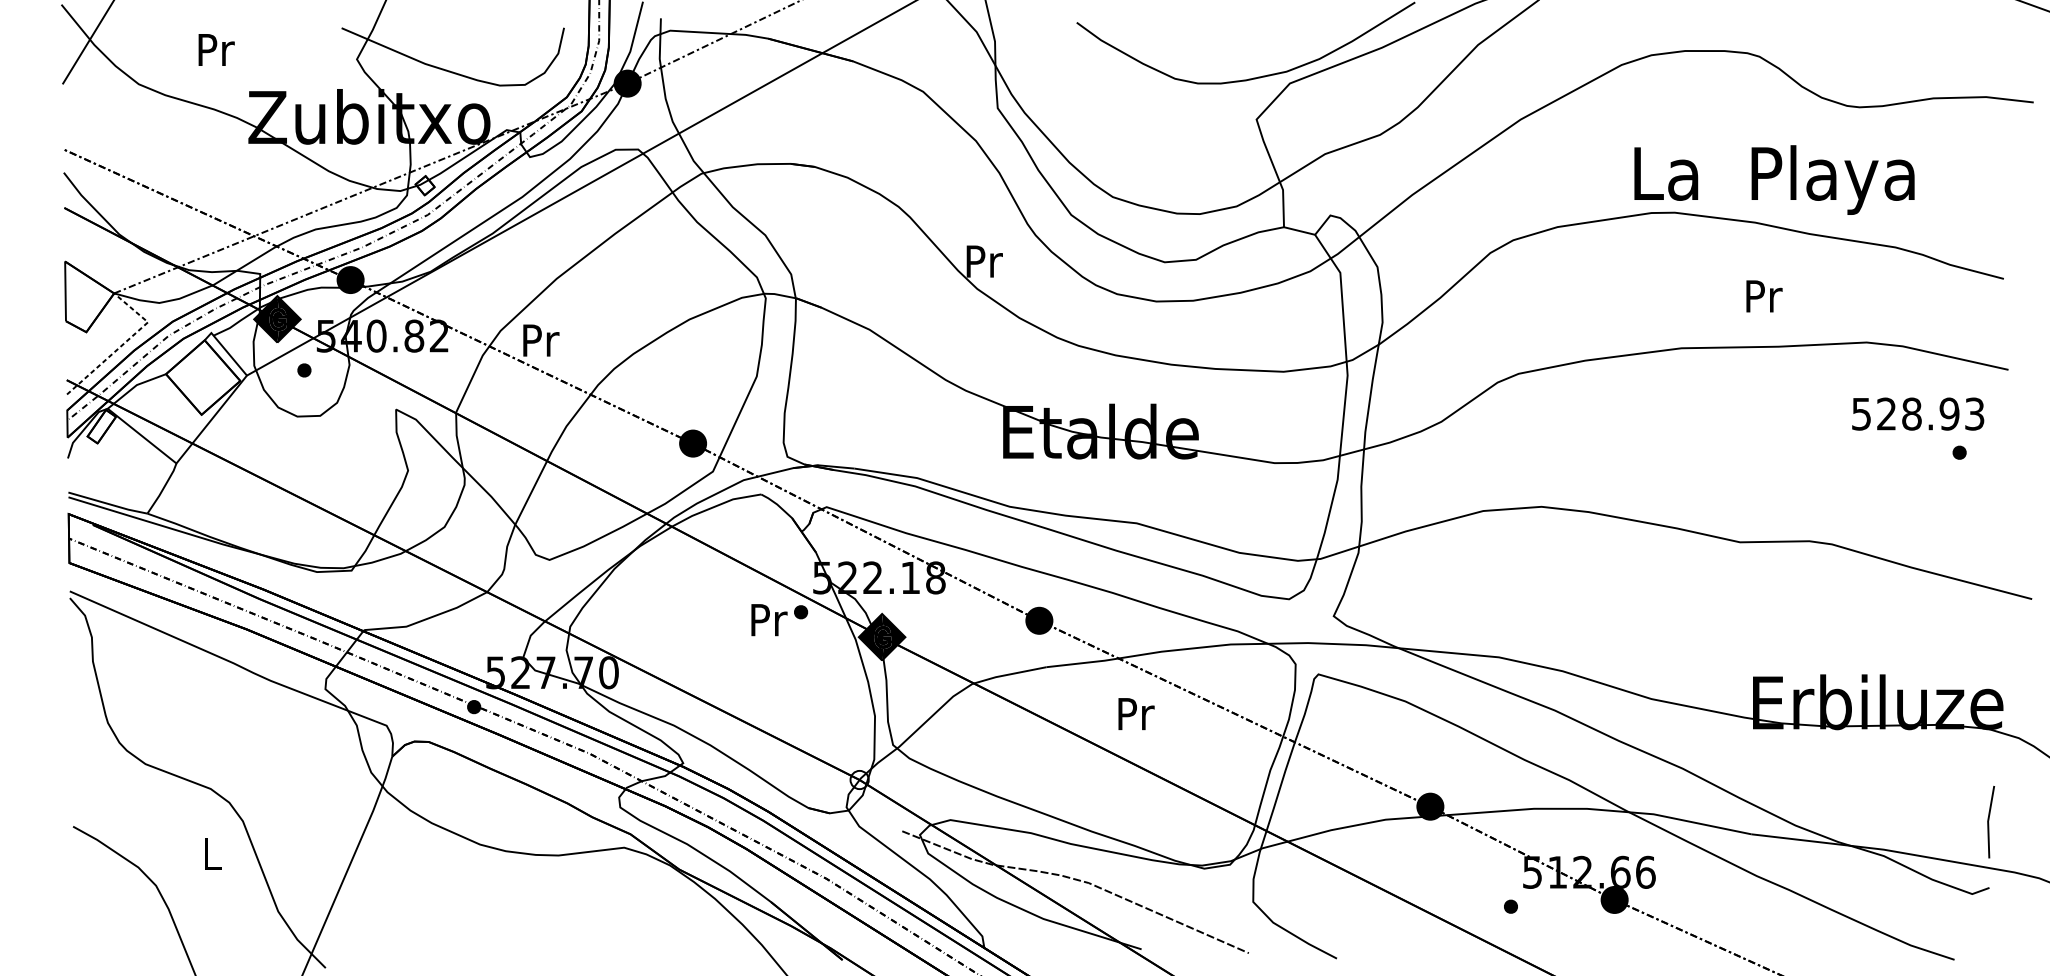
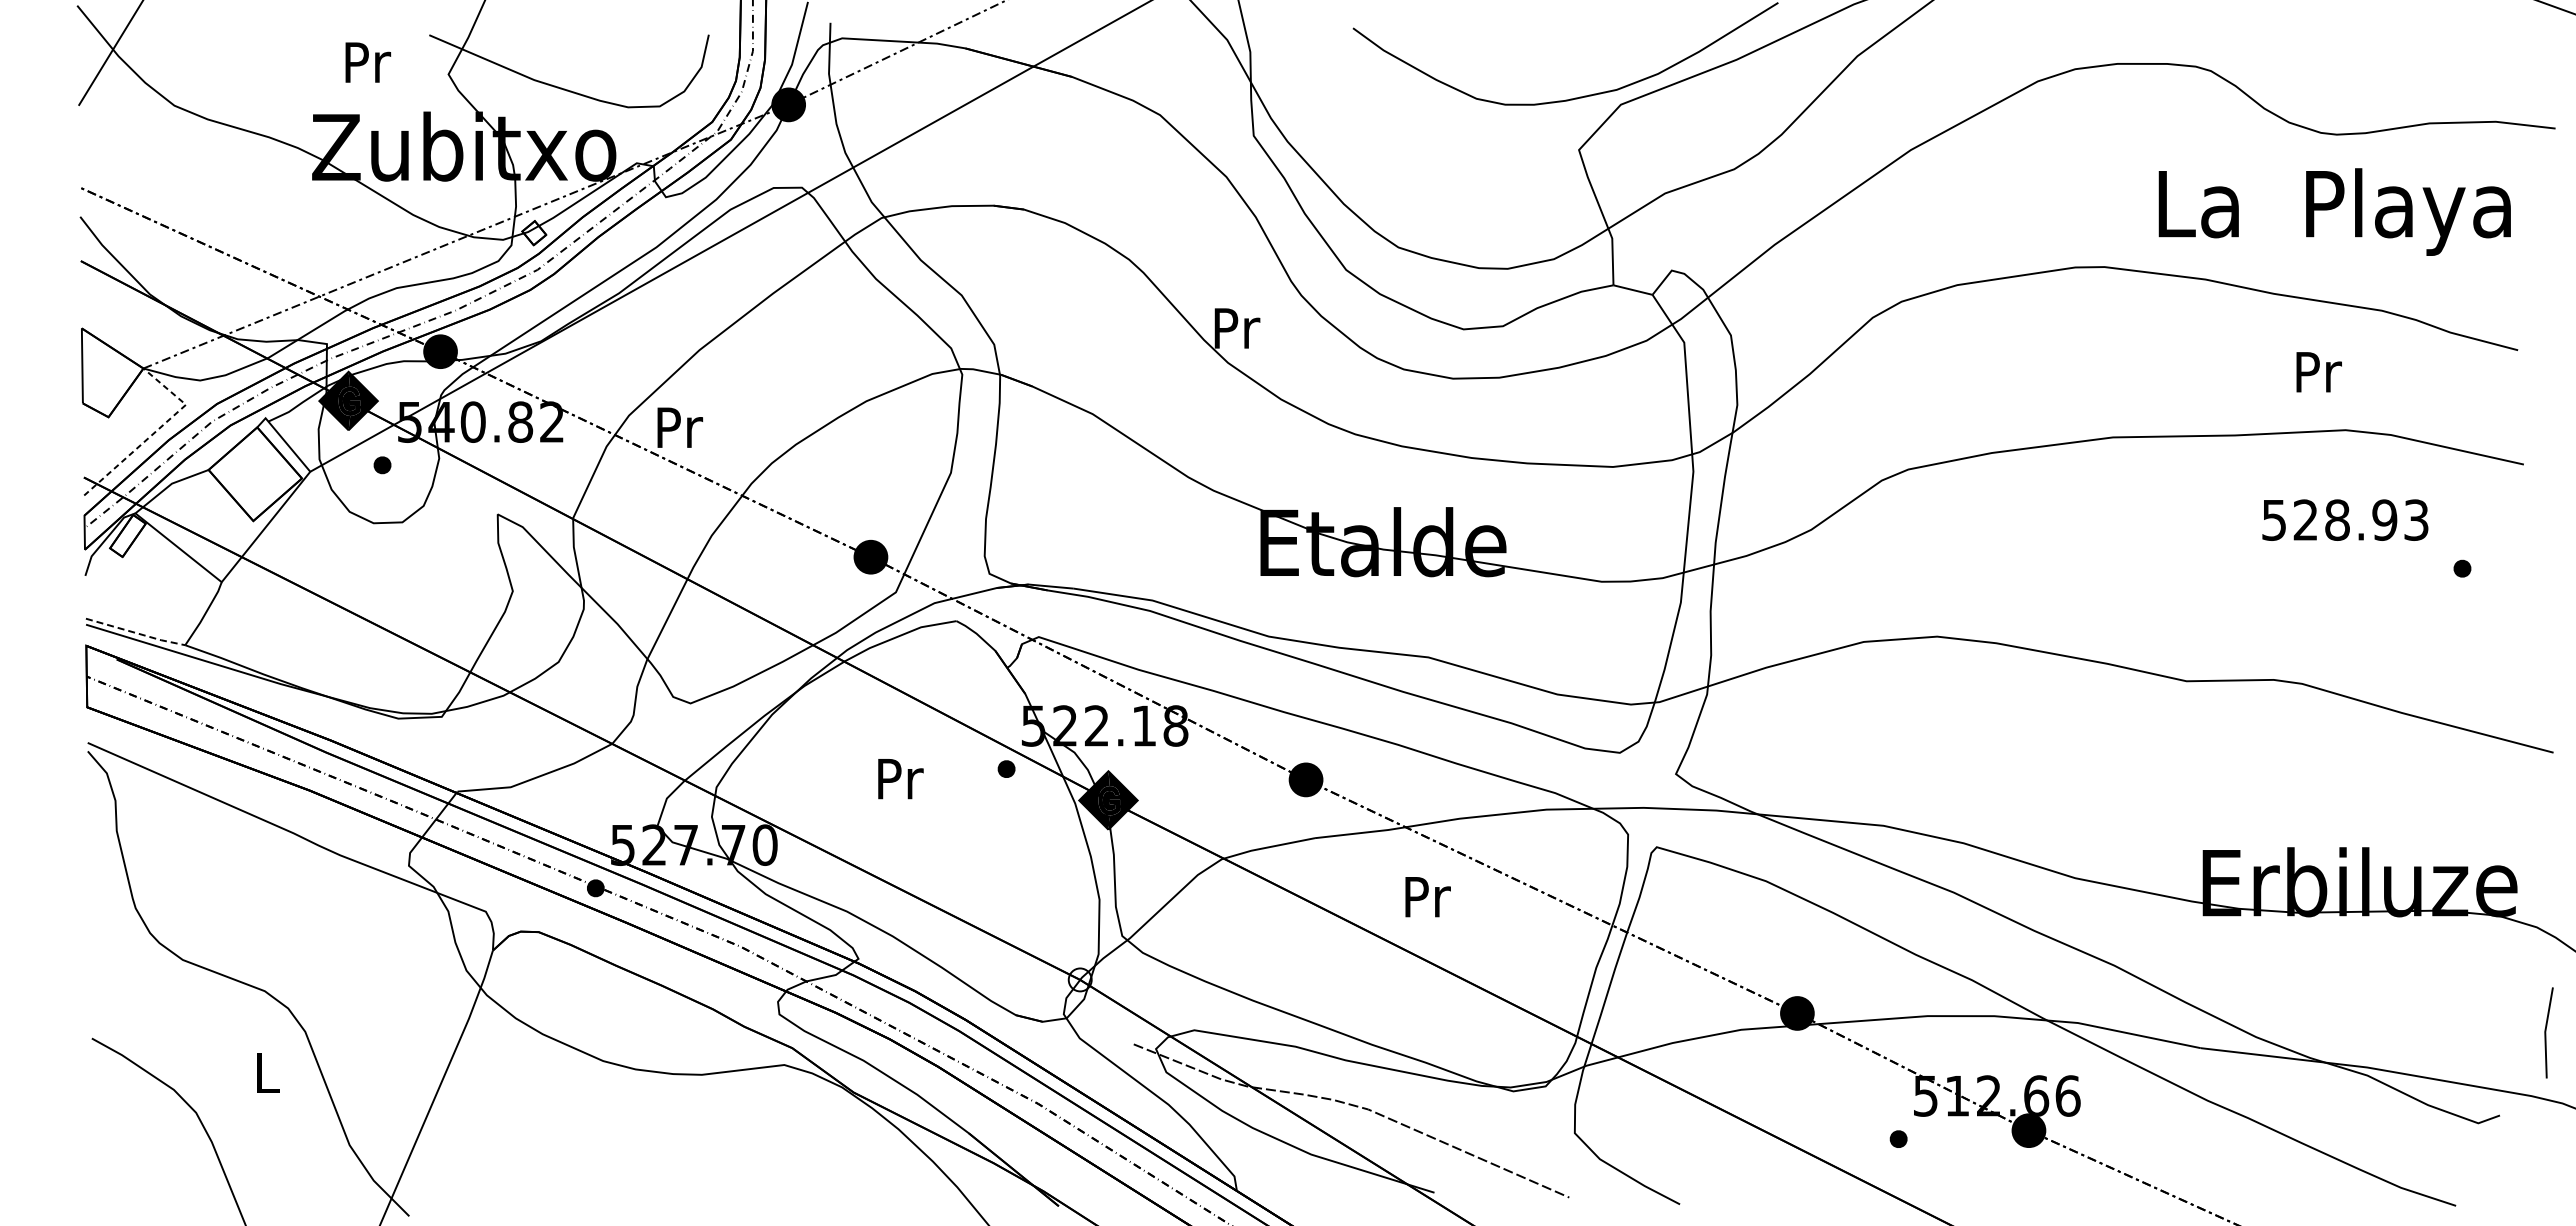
text: (216, 49) -> (368, 62), moved
text: (1774, 179) -> (2334, 211), moved
text: (1763, 296) -> (2318, 372), moved
text: (1918, 413) -> (2345, 519), moved
line: (108, 504) -> (136, 633), solid -> dashed
text: (769, 620) -> (900, 779), moved
line: (1989, 821) -> (2546, 1032), moved

